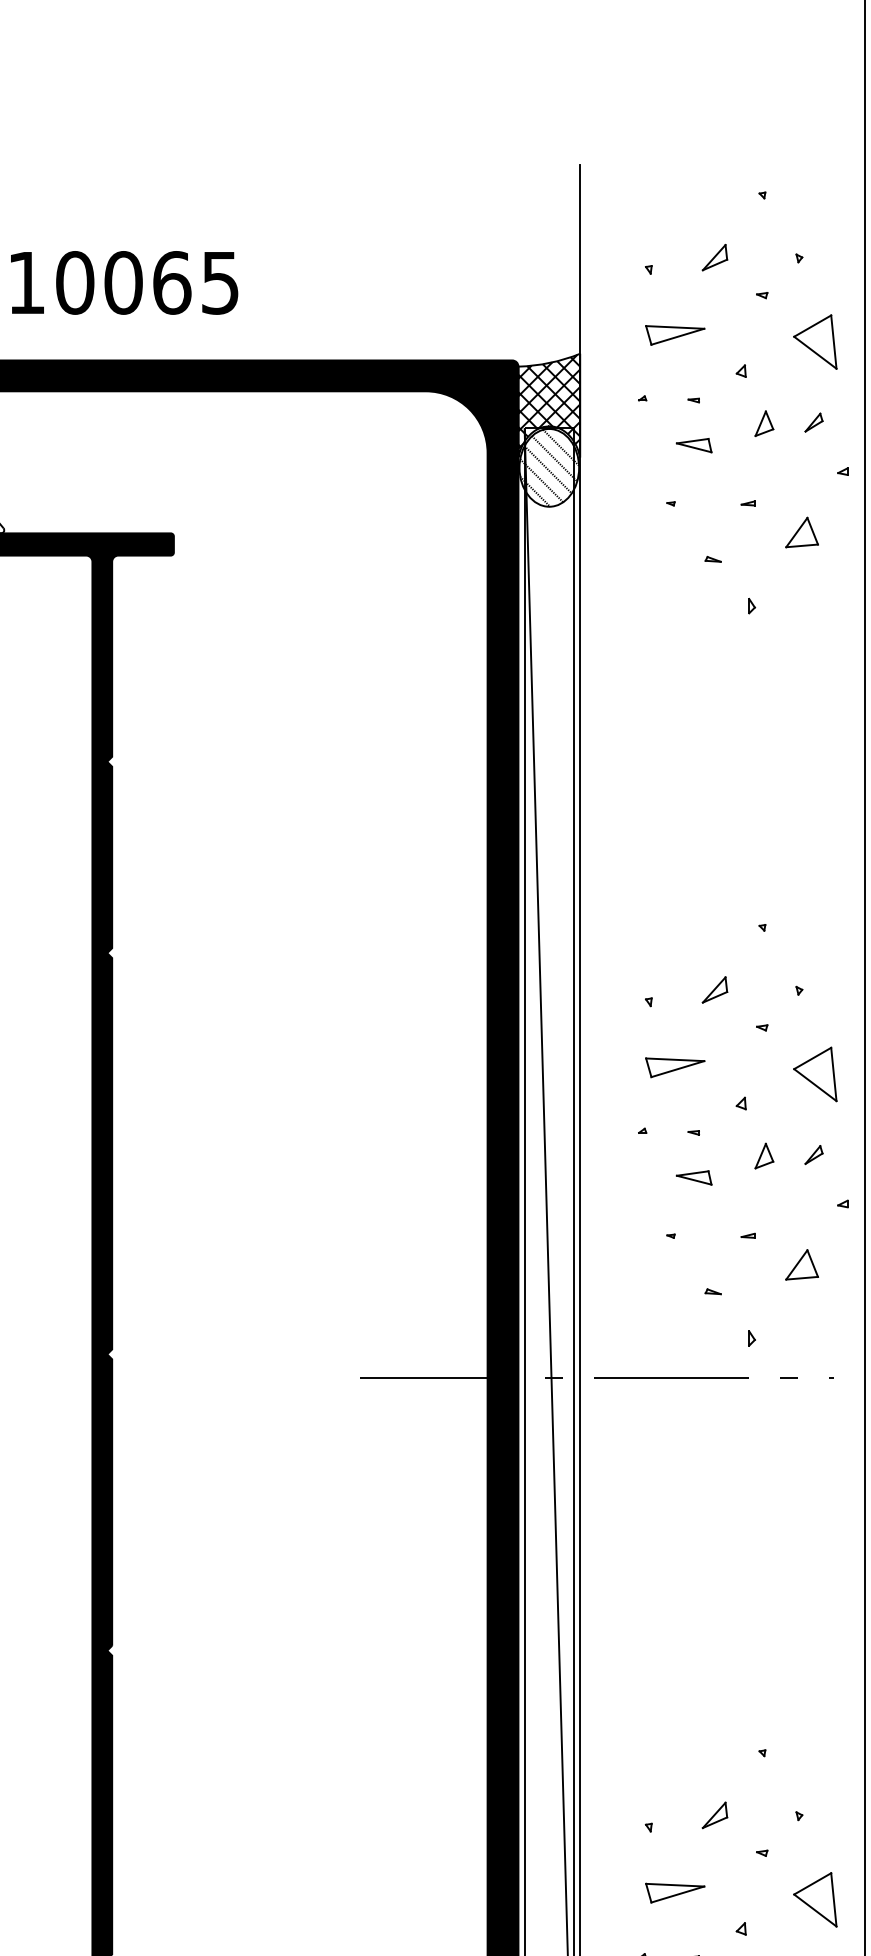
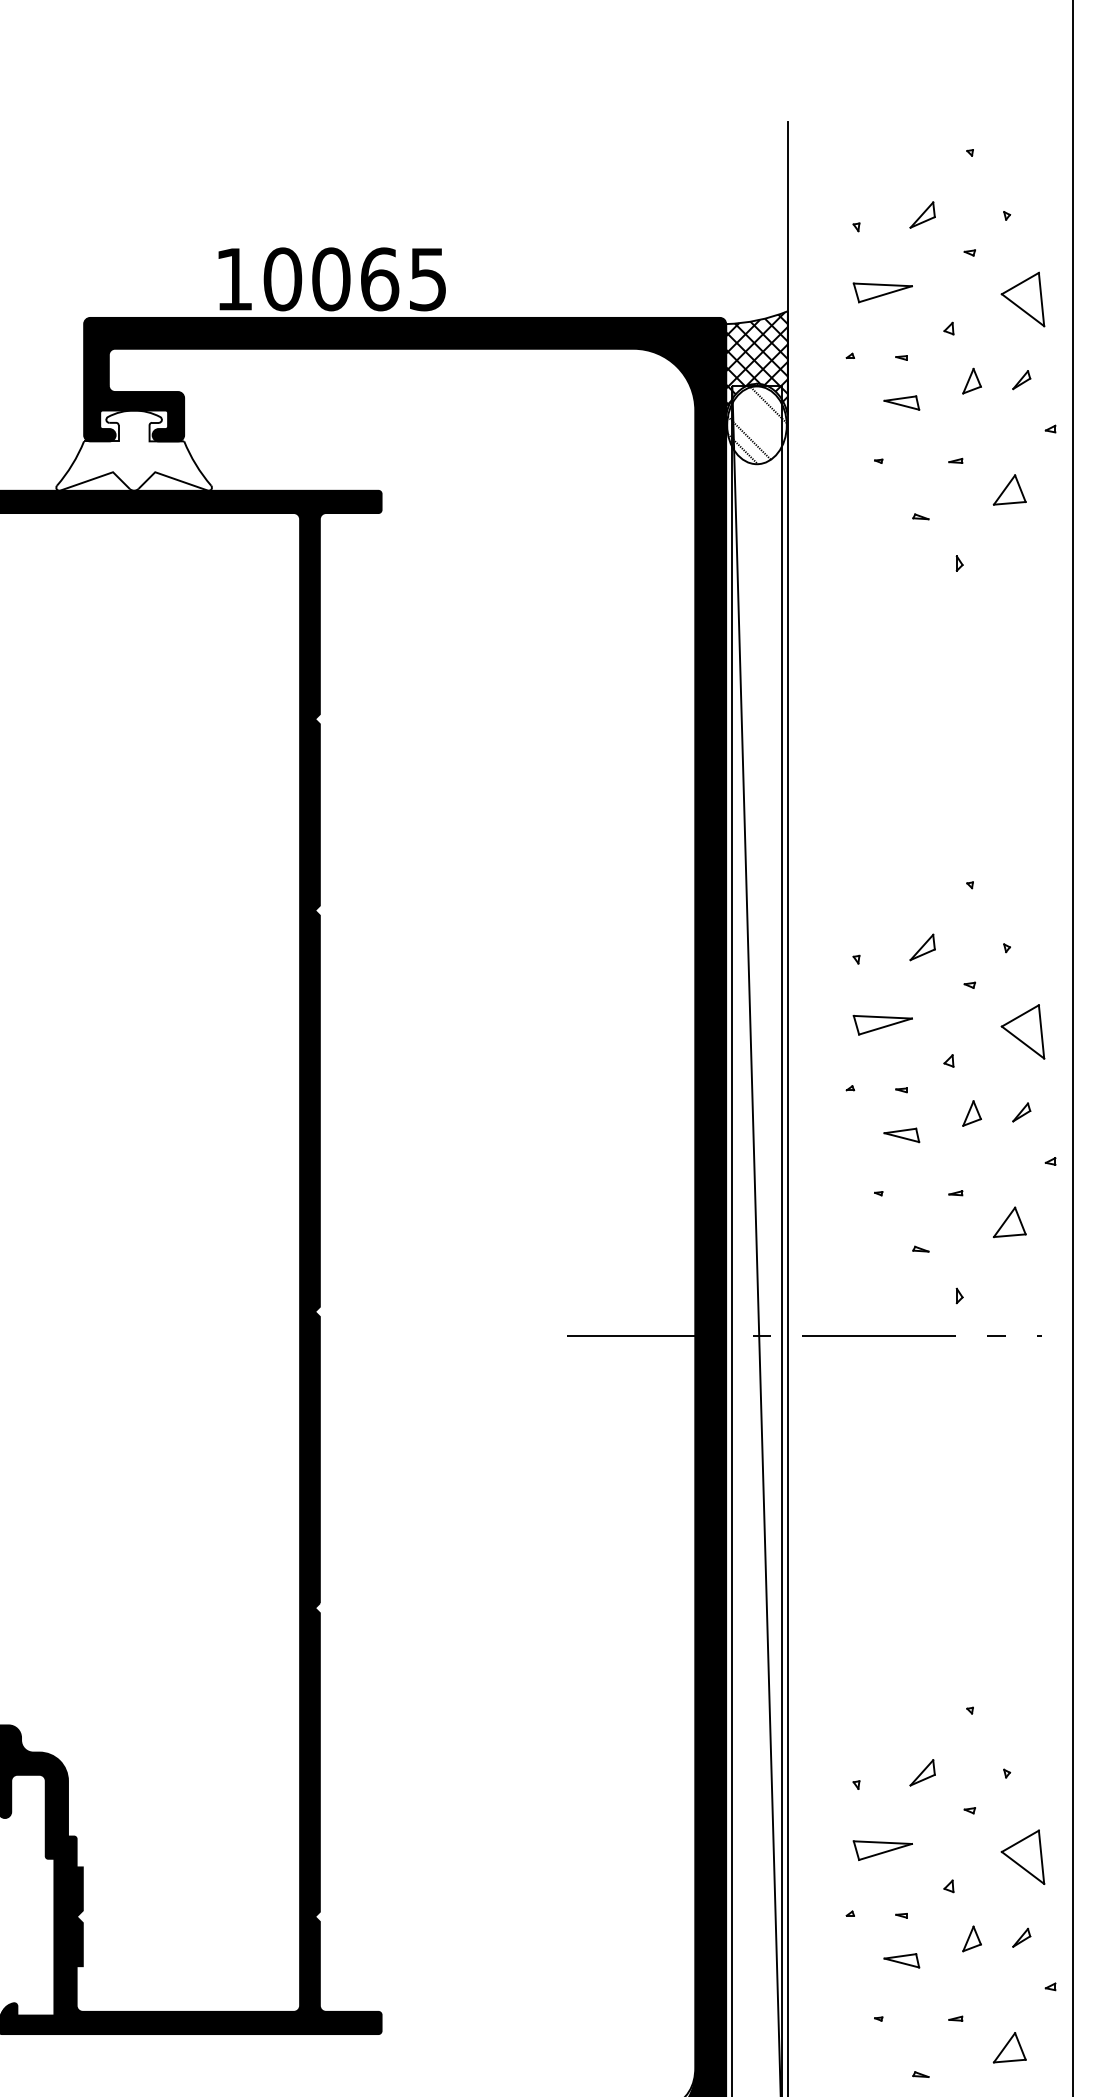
text: (123, 283) -> (331, 279), moved
line: (553, 458) -> (761, 415), removed
line: (547, 469) -> (755, 426), removed

